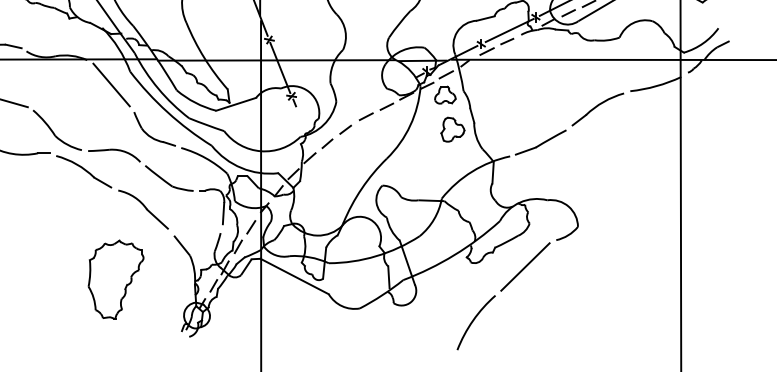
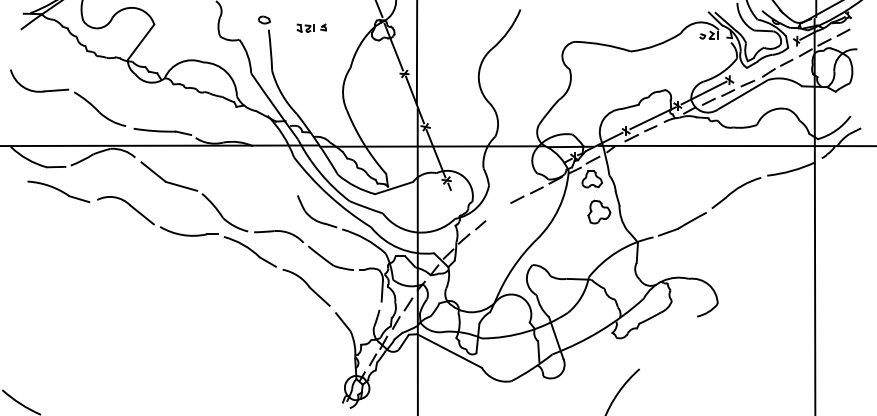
line: (111, 84) -> (276, 169), removed
line: (345, 129) -> (497, 211), removed
line: (524, 266) -> (667, 341), removed
part: (116, 279) -> (280, 353), removed

